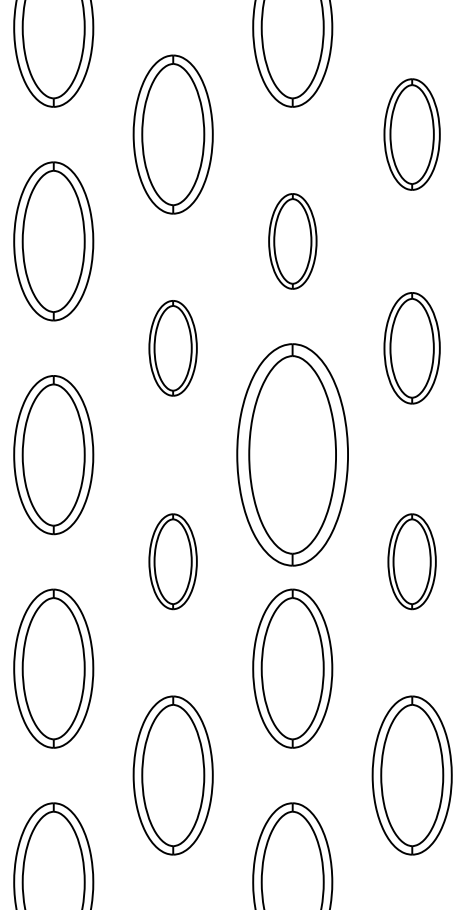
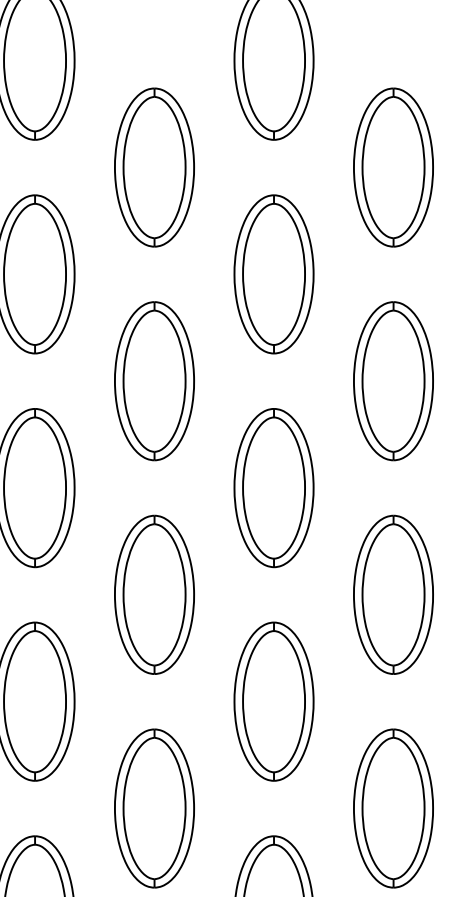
part: (411, 134) -> (392, 167), size x1.43
part: (292, 241) -> (273, 274), size x1.67
part: (172, 348) -> (153, 381), size x1.67
part: (411, 348) -> (392, 381), size x1.43
part: (292, 455) -> (273, 488), size x0.71
part: (172, 561) -> (153, 594), size x1.67
part: (411, 561) -> (392, 594), size x1.67

